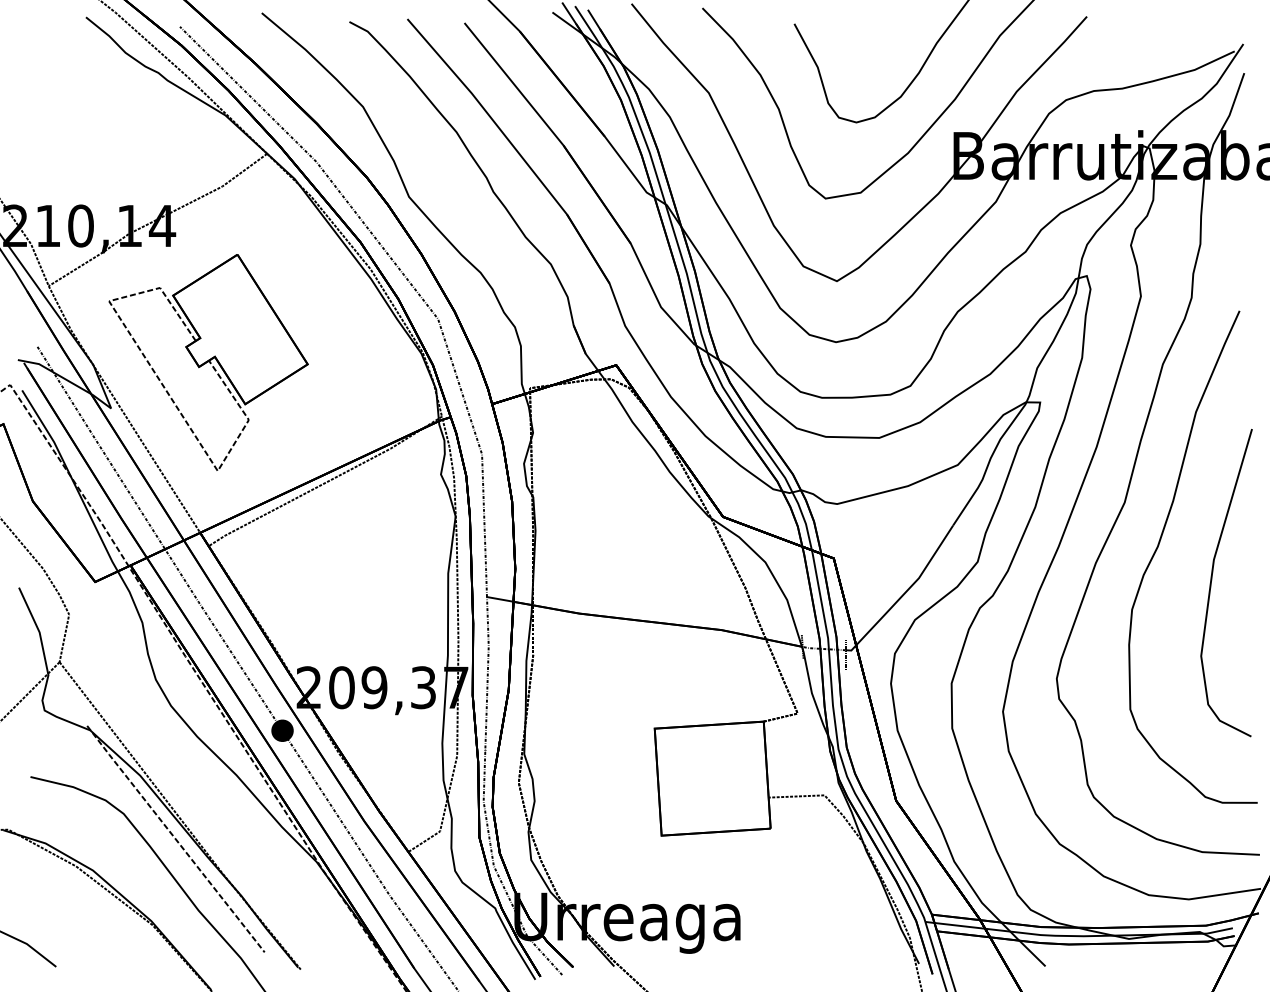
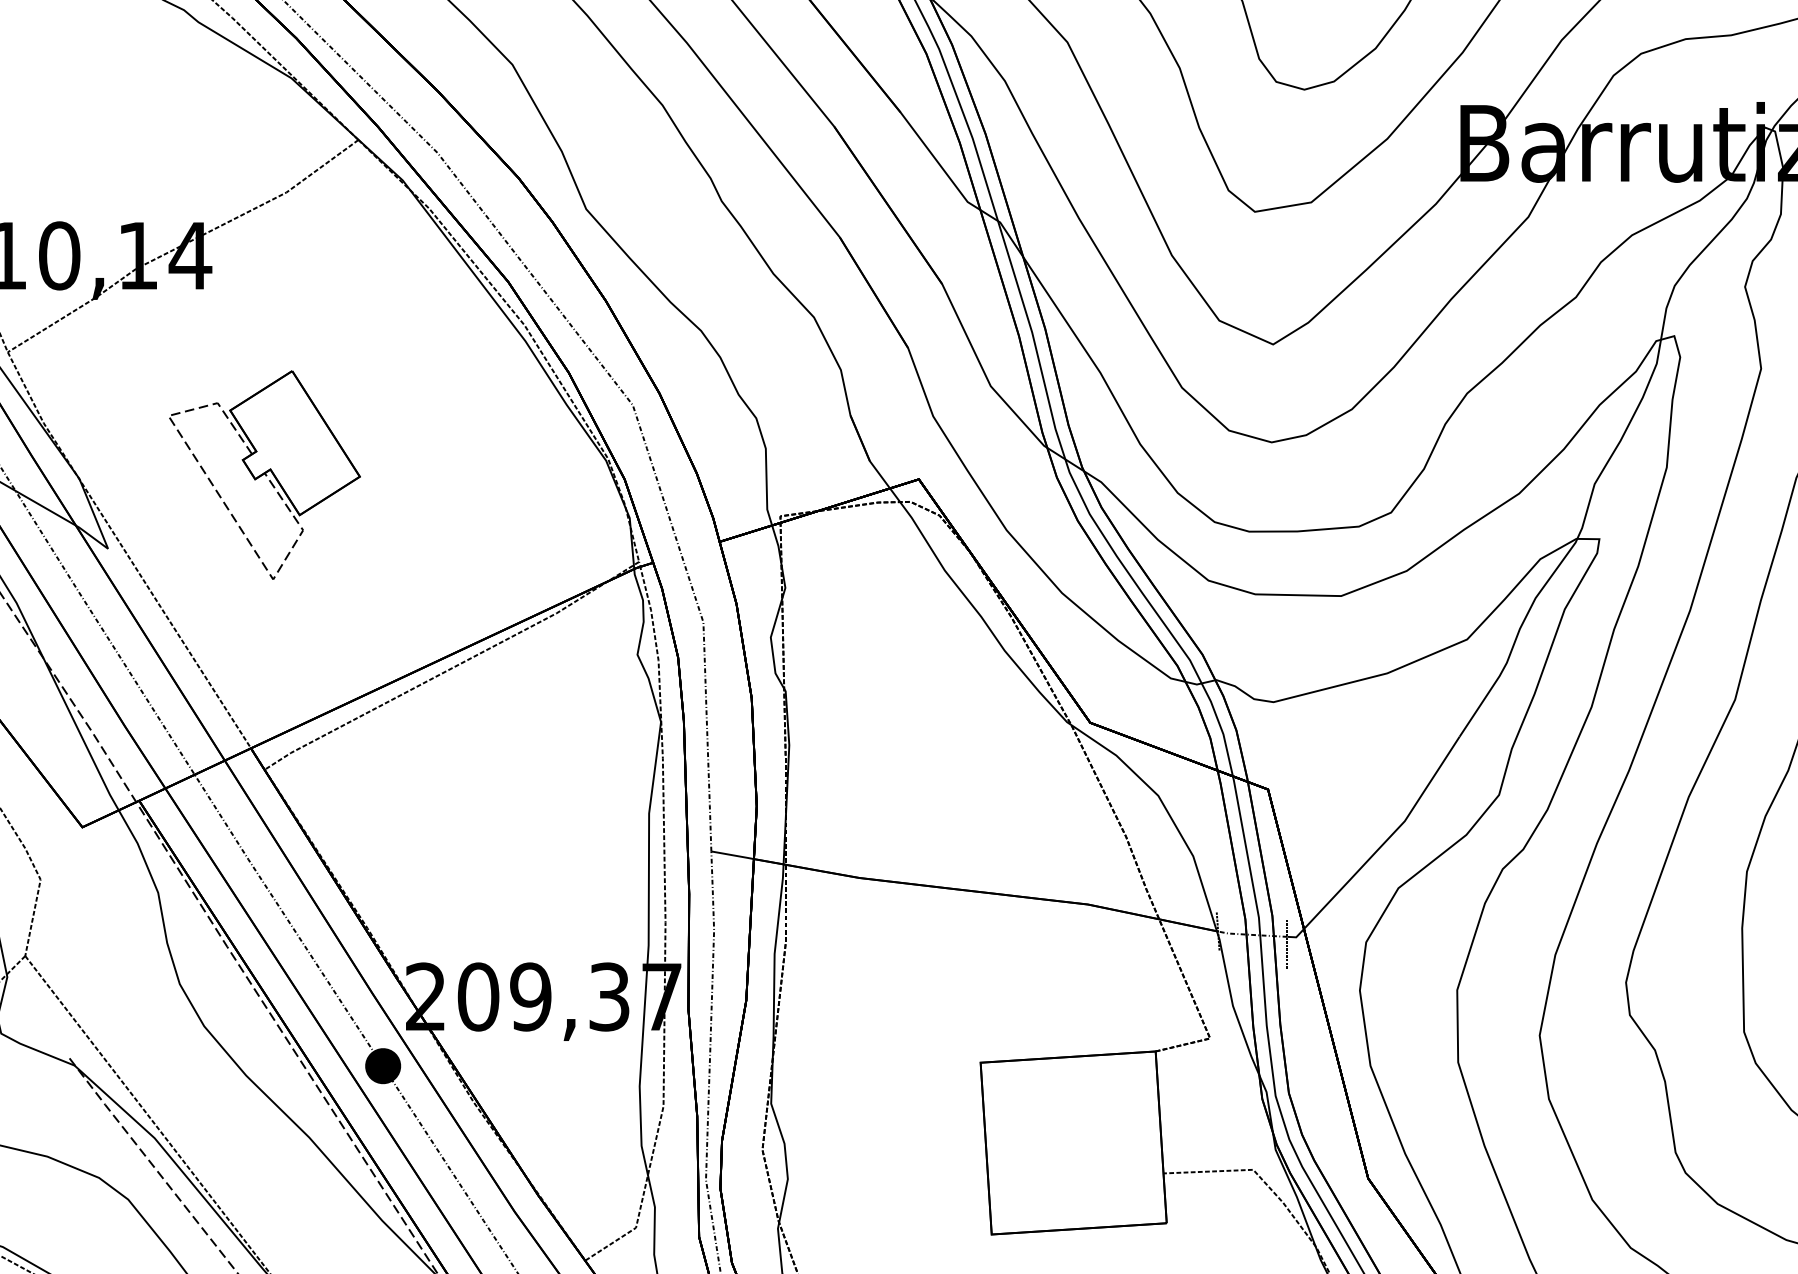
part: (208, 362) -> (264, 474), size x0.6

